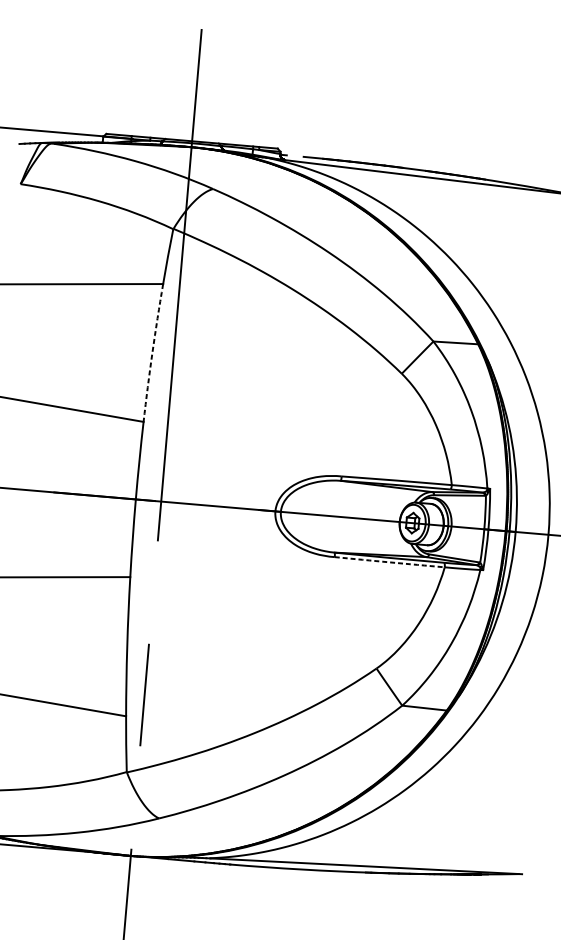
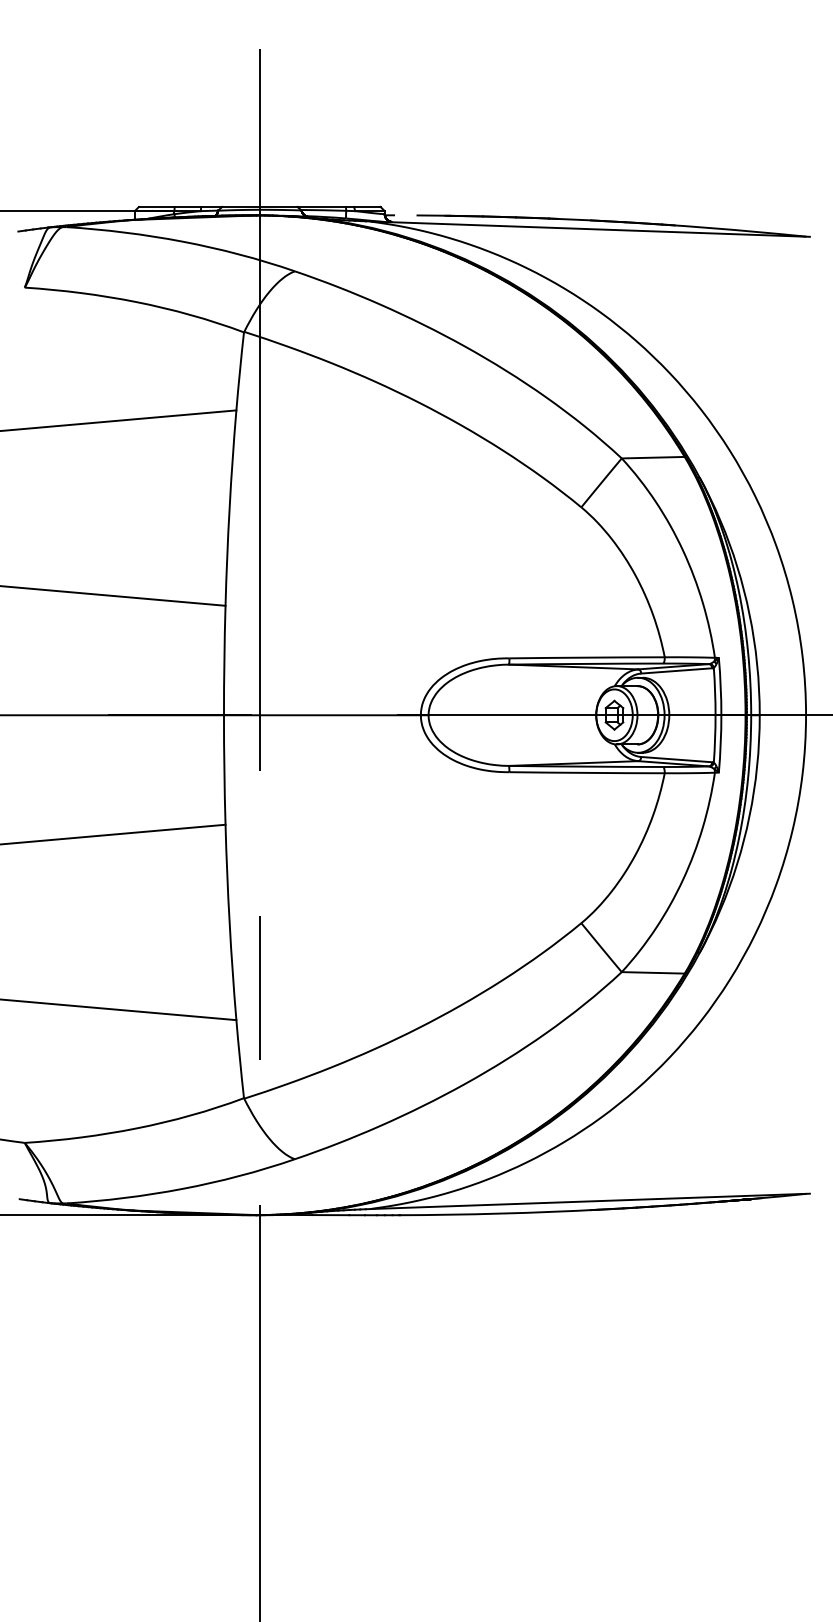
arc: (152, 353) -> (229, 508), dashed -> solid
arc: (390, 562) -> (587, 772), dashed -> solid

